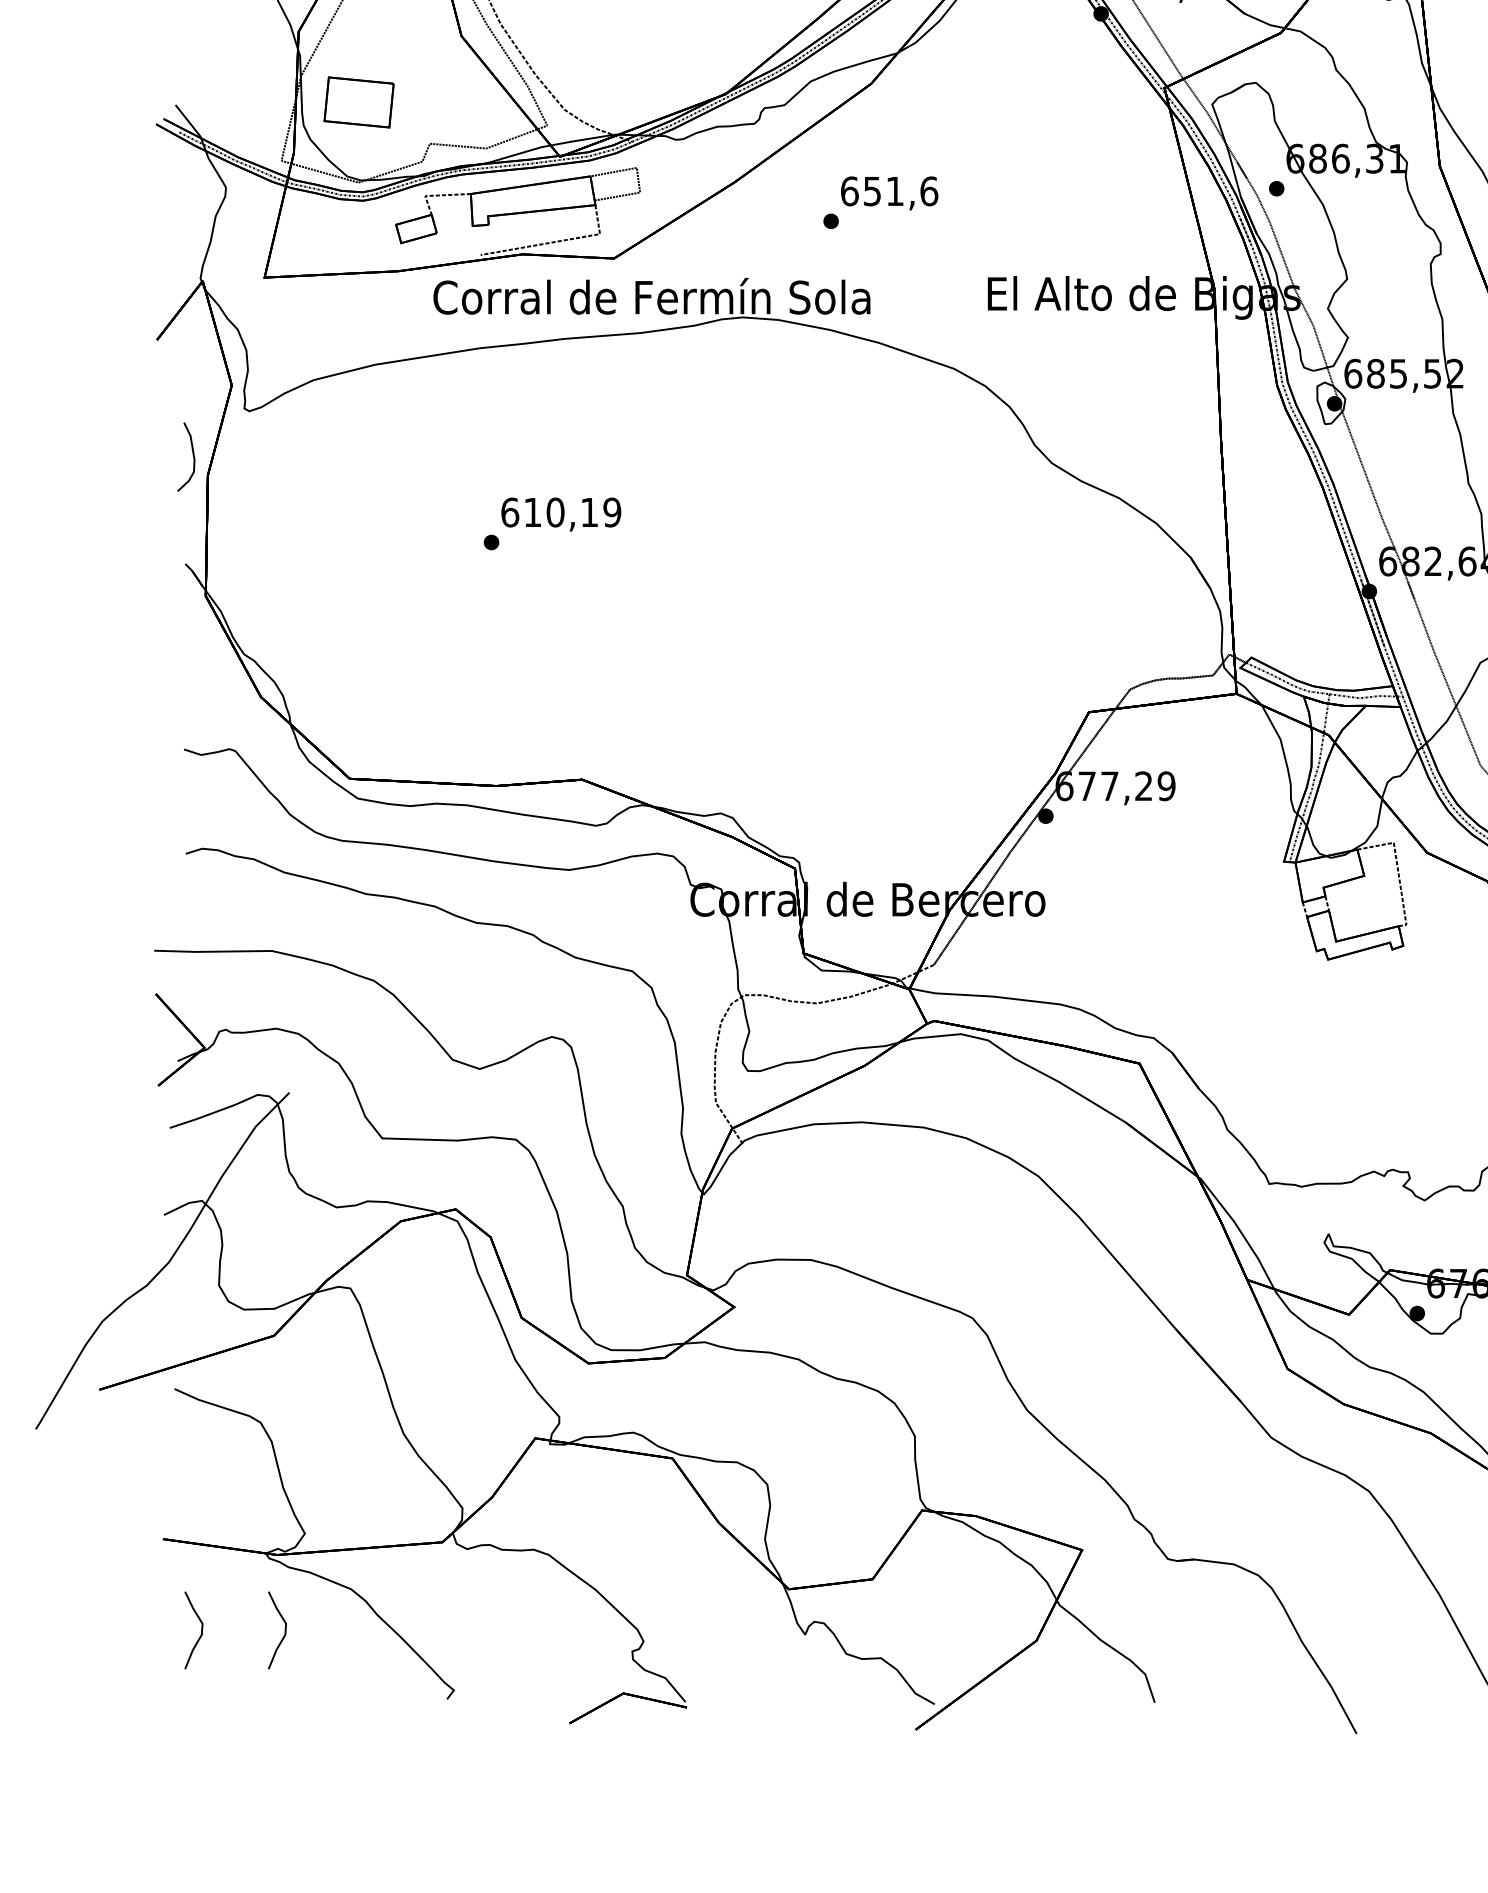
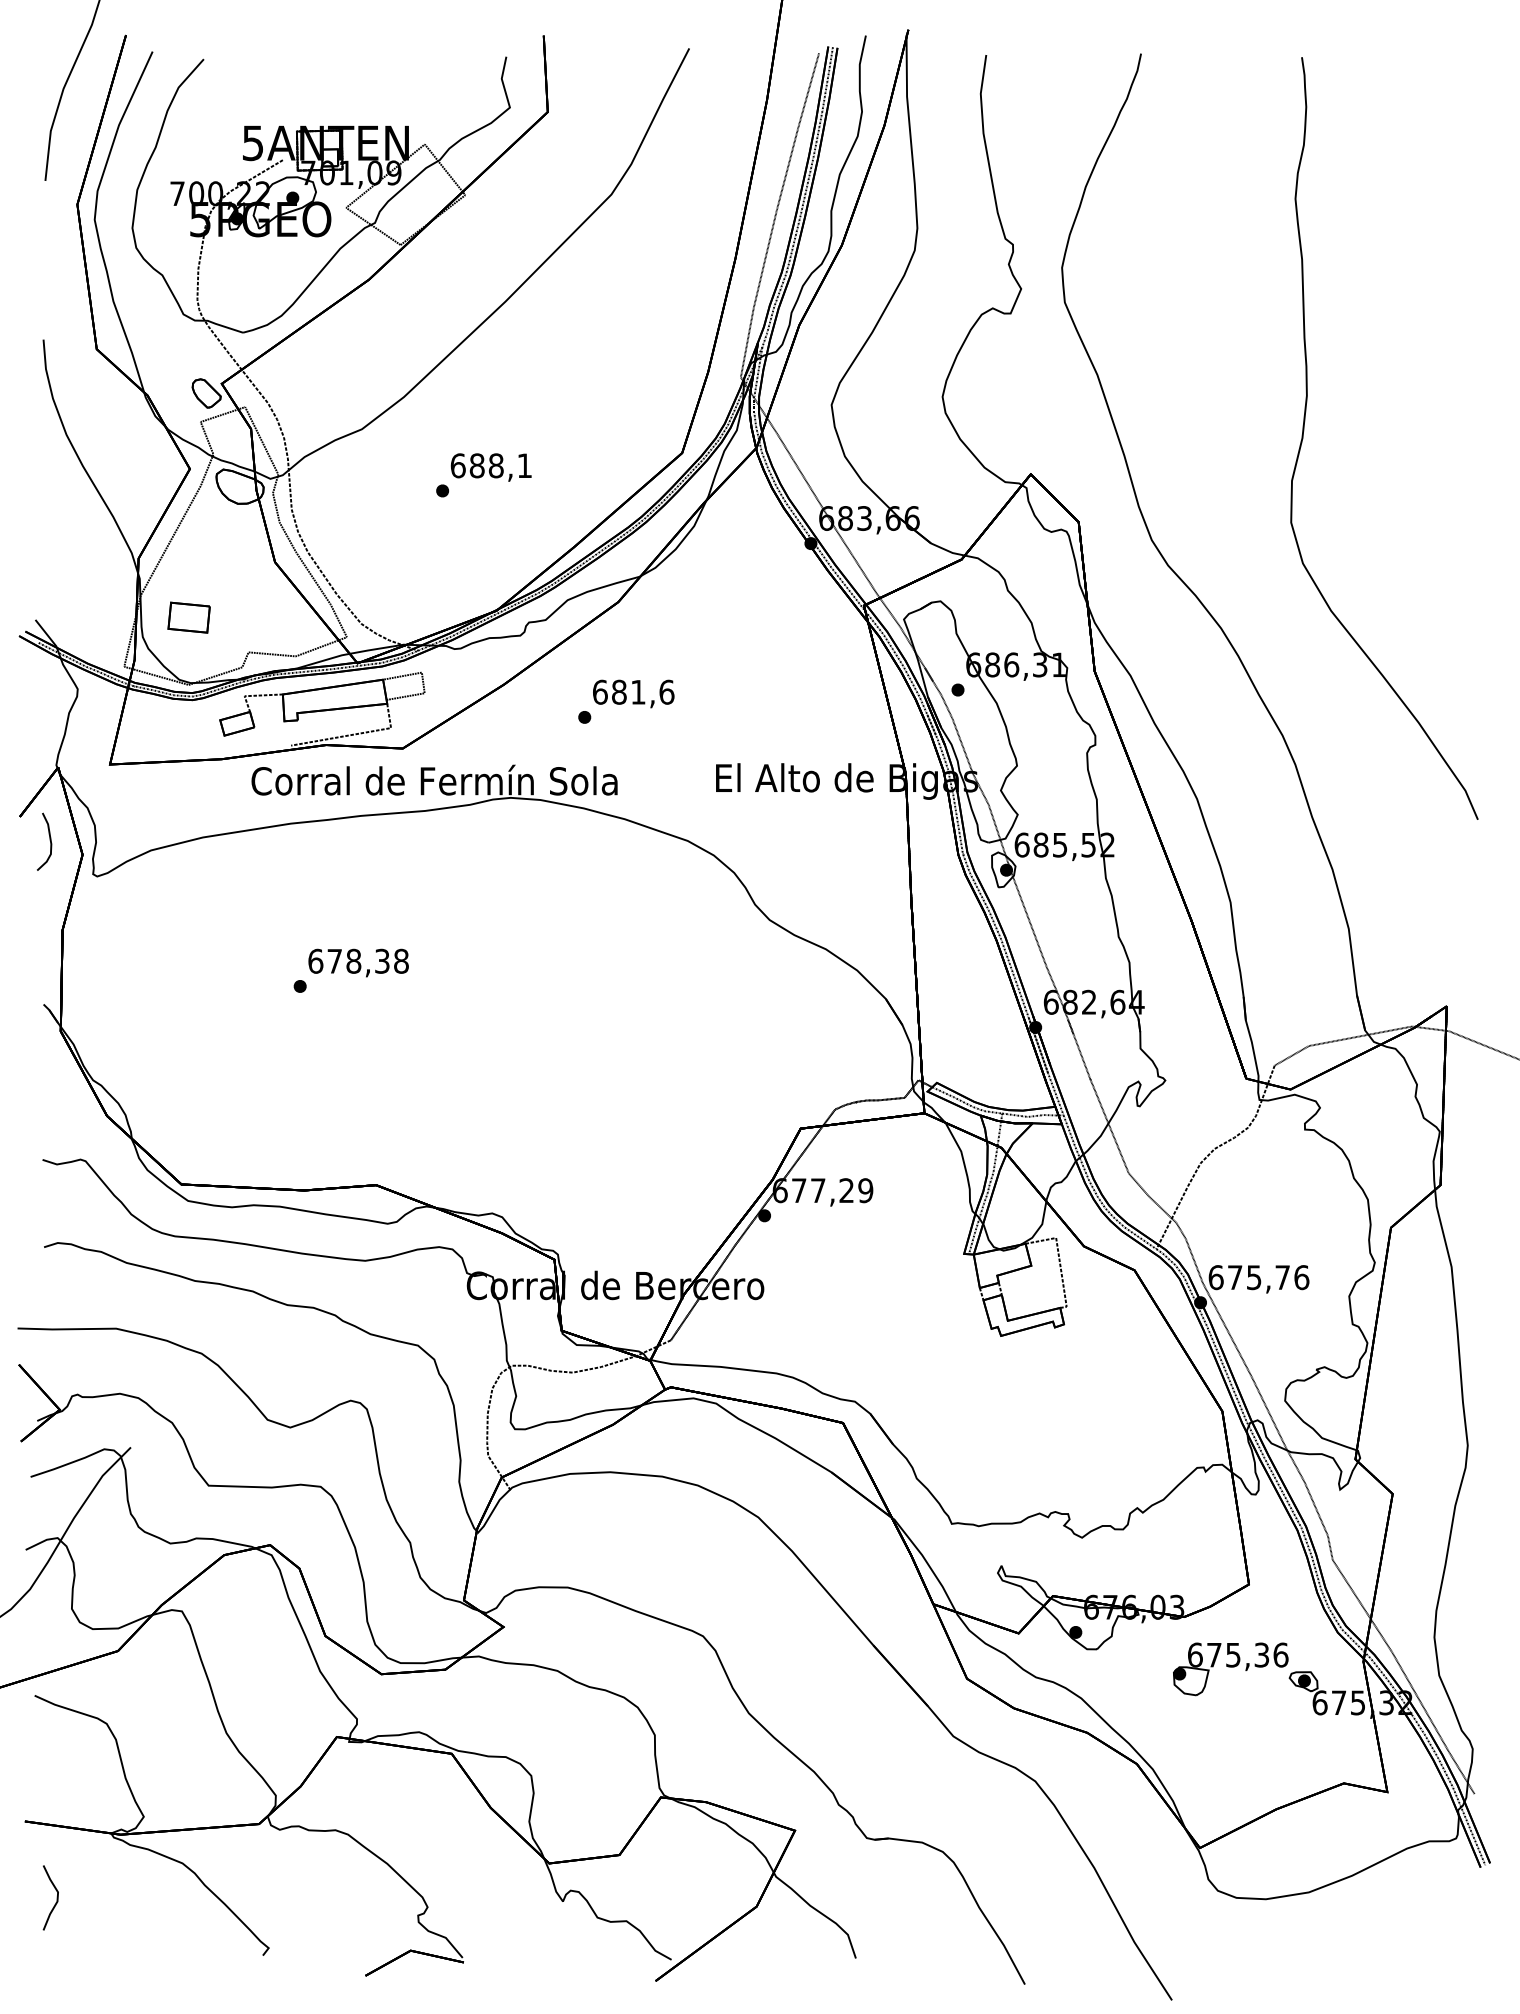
part: (358, 102) -> (188, 617), size x0.71
text: (872, 190) -> (619, 691), 651,6 -> 681,6
curve: (192, 455) -> (49, 840), moved
text: (571, 511) -> (367, 960), 610,19 -> 678,38
part: (277, 1629) -> (120, 1897), removed

